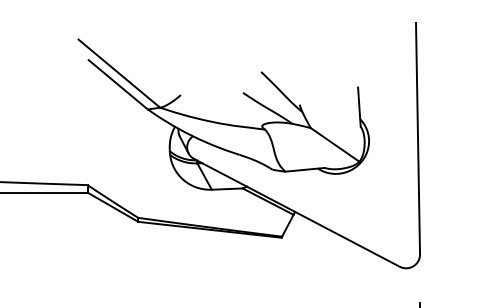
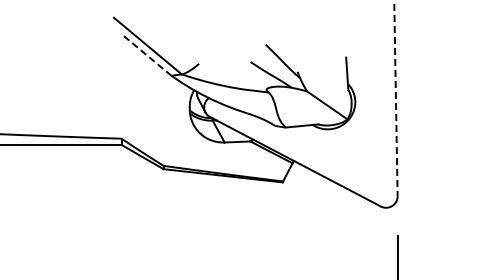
line: (117, 84) -> (146, 55), solid -> dashed
line: (417, 139) -> (395, 100), solid -> dashed

